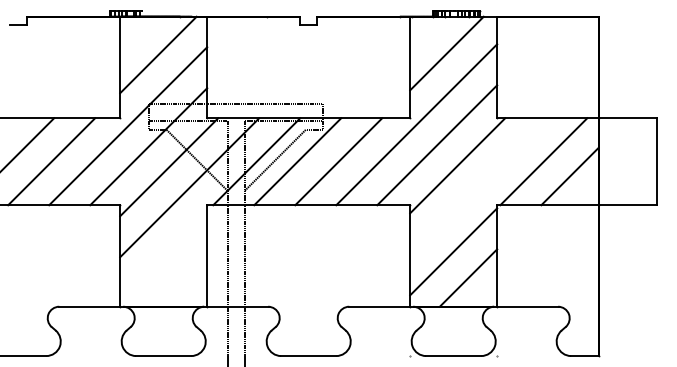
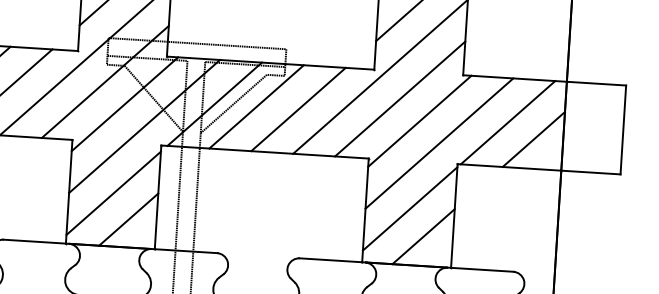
line: (478, 186) -> (439, 143), added
line: (163, 254) -> (113, 193), added
line: (179, 279) -> (128, 219), added

